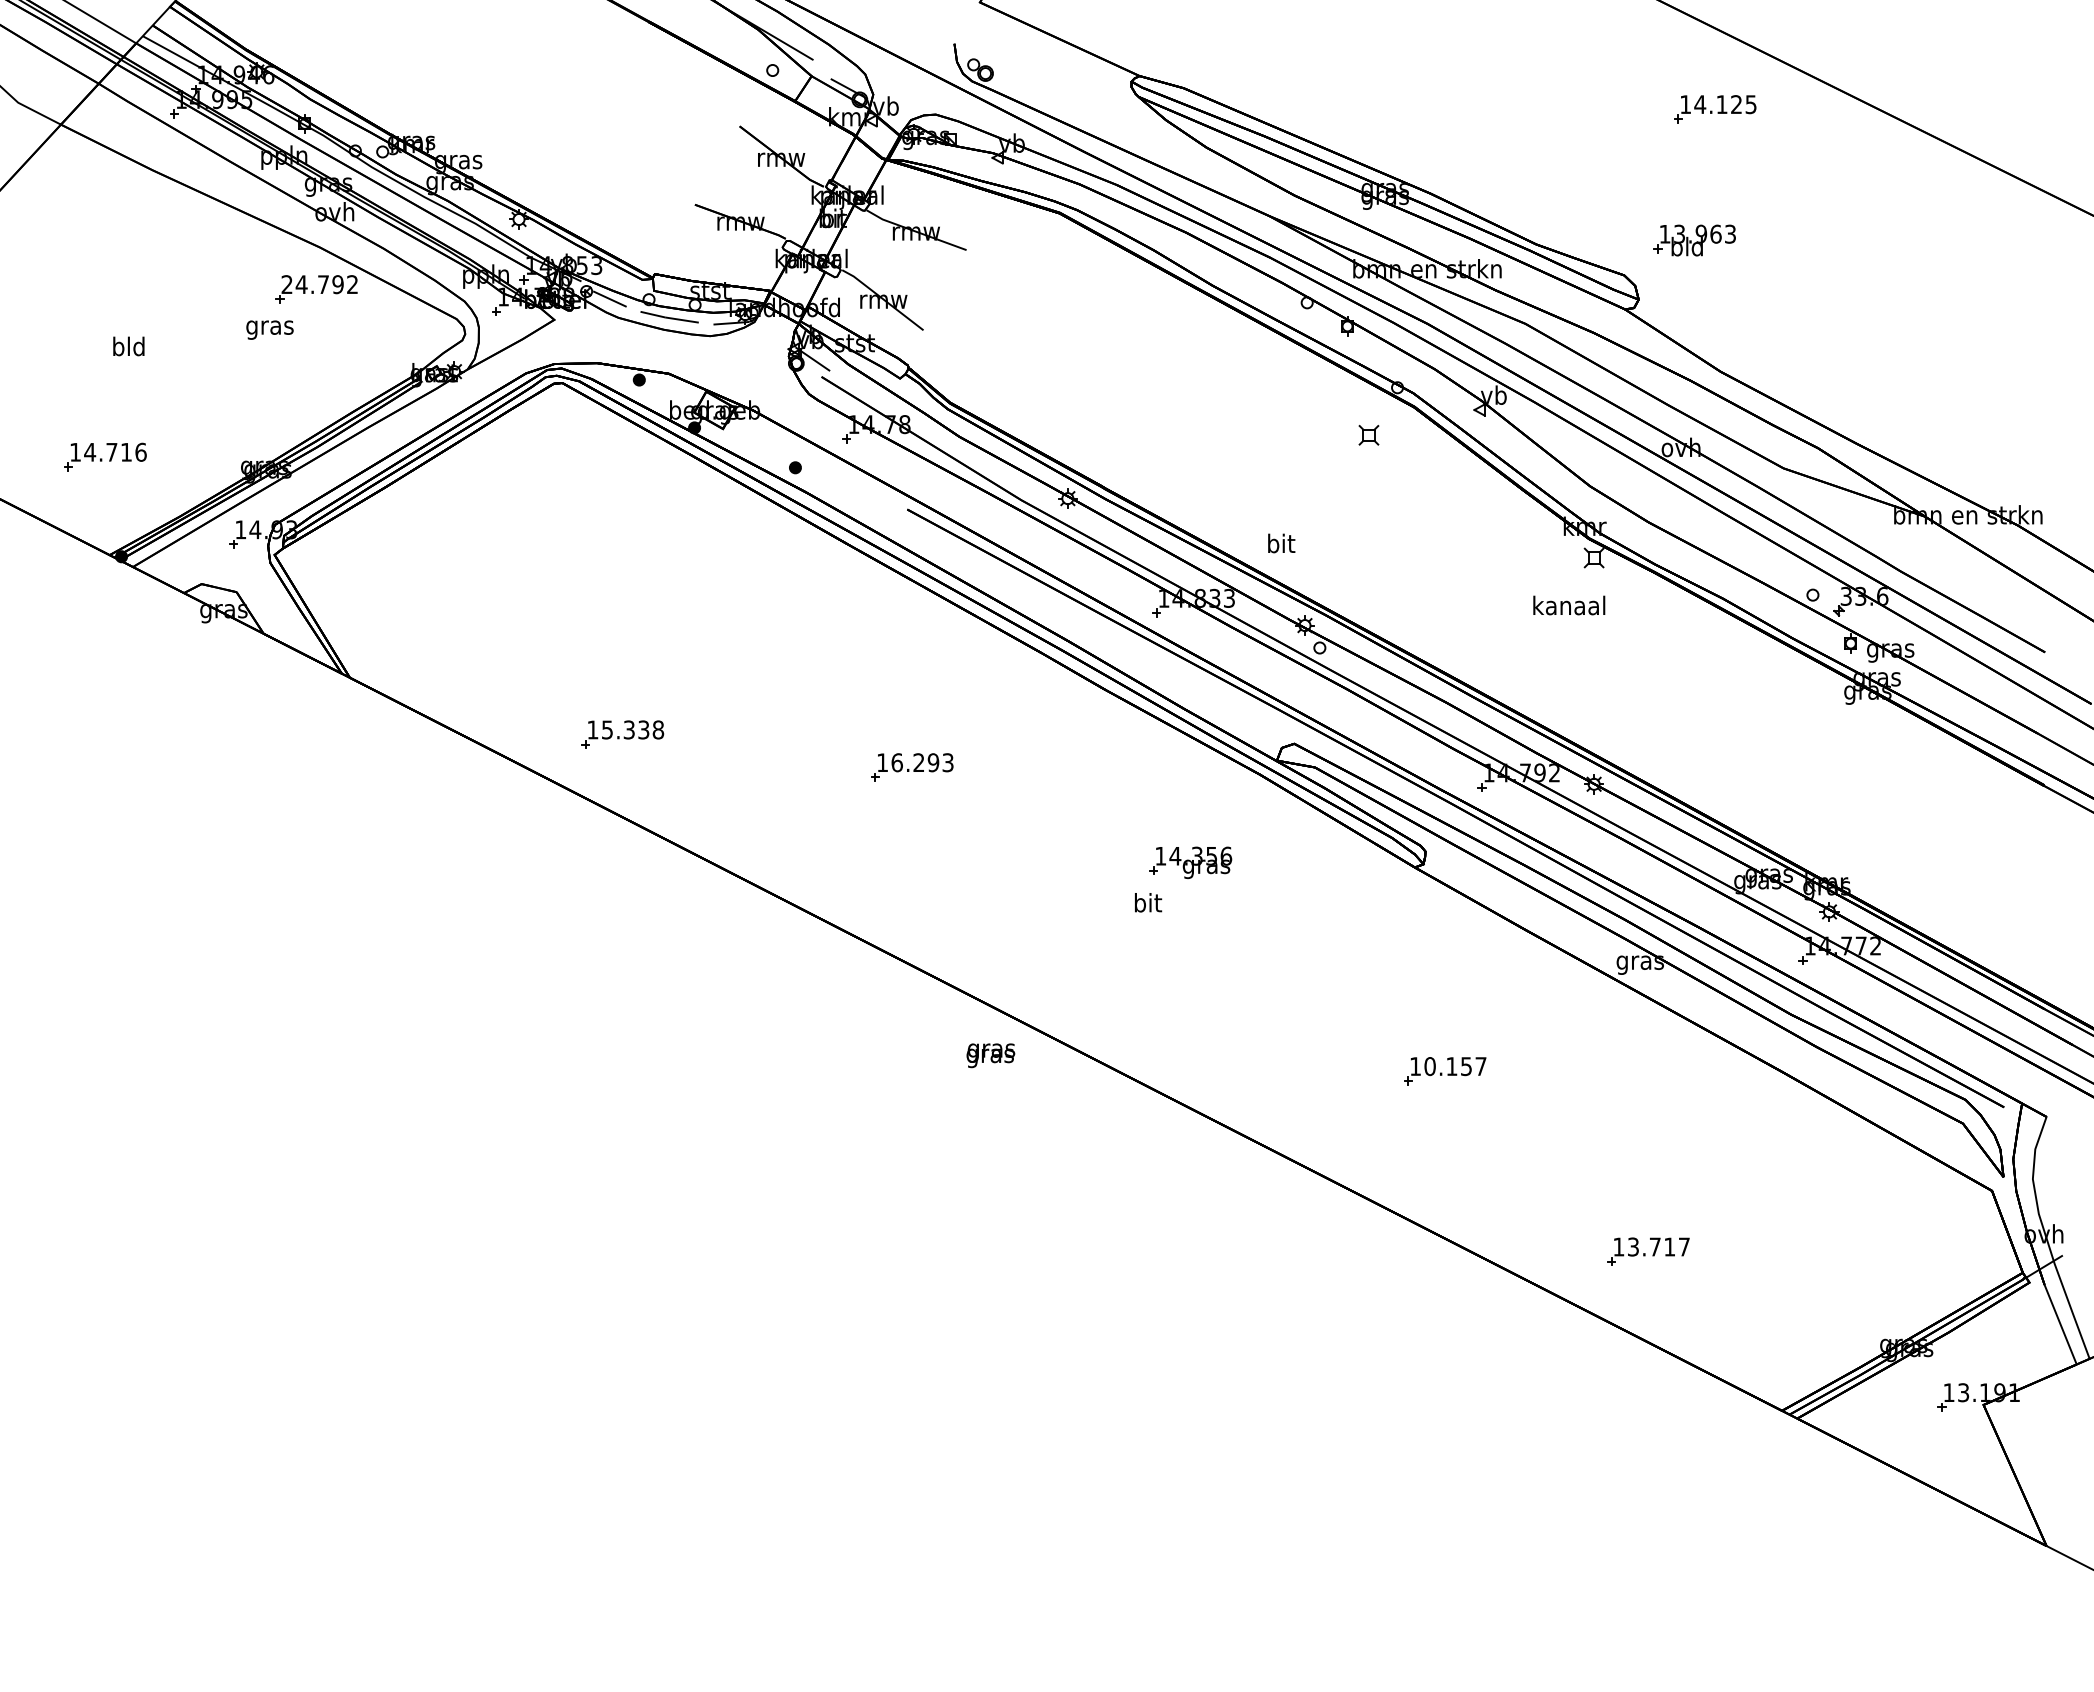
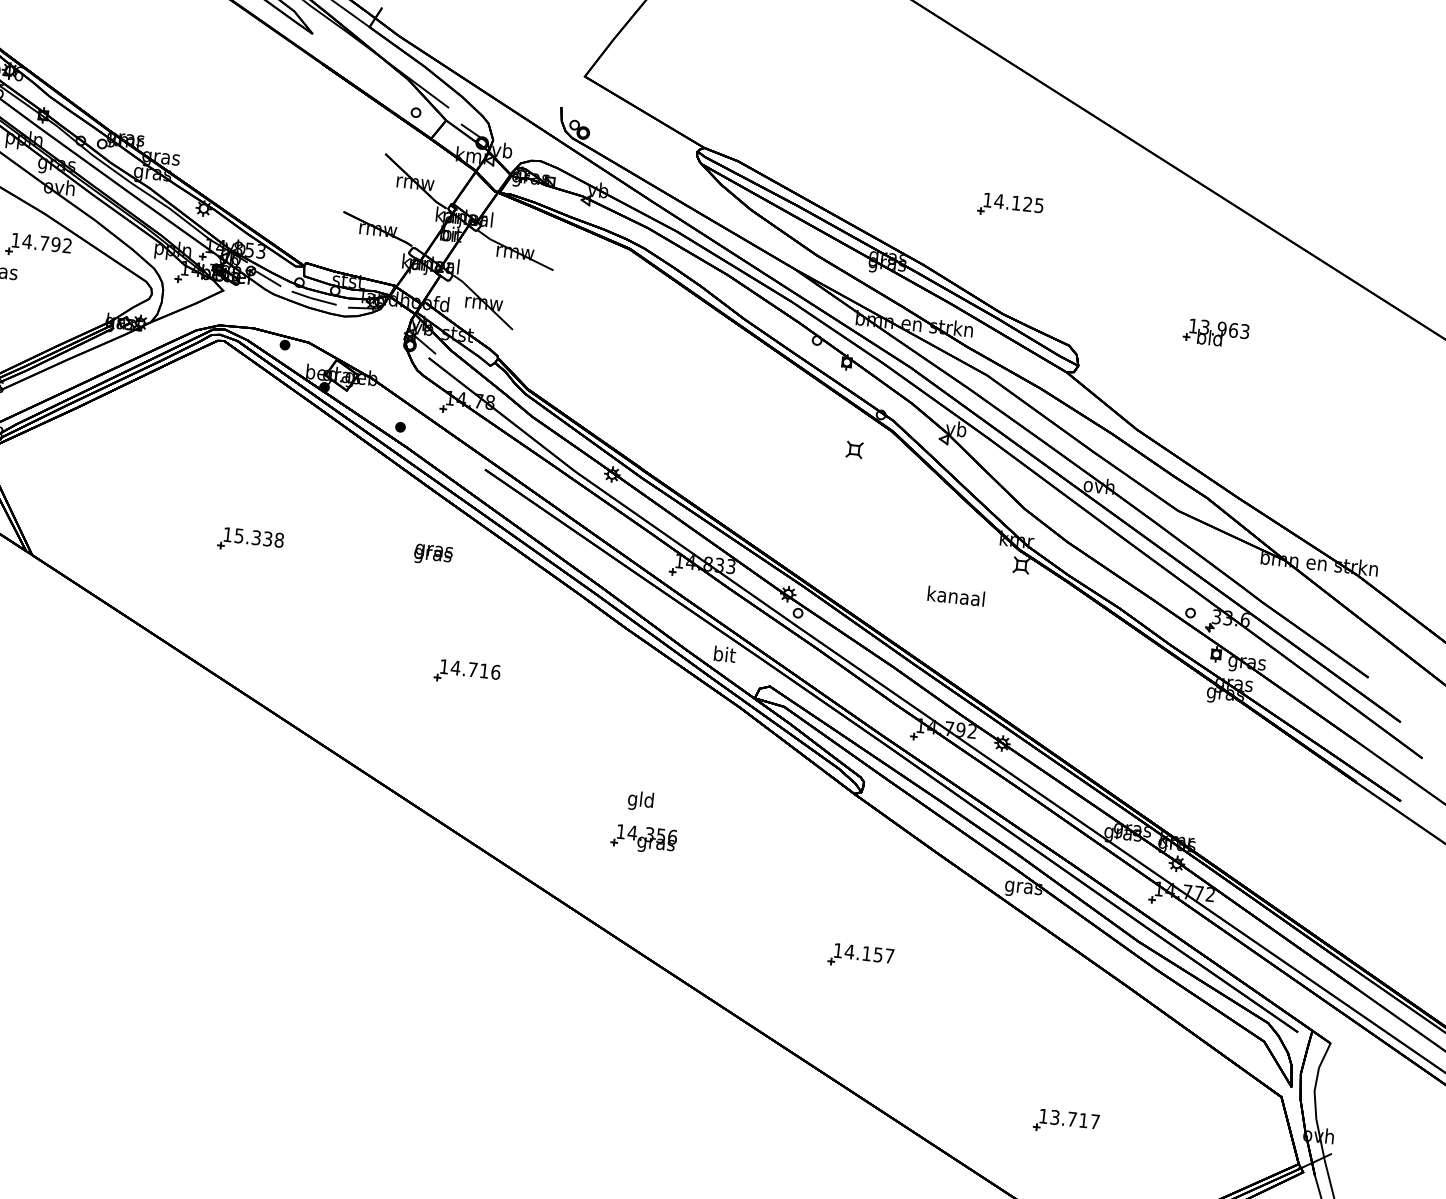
part: (1715, 109) -> (1010, 206), moved
part: (1694, 240) -> (1216, 333), moved
text: (286, 284) -> (15, 240), 24.792 -> 14.792
text: (1281, 543) -> (724, 654), moved
text: (1569, 605) -> (956, 596), moved
part: (622, 734) -> (250, 540), moved
text: (922, 762) -> (475, 669), 16.293 -> 14.716
part: (1190, 862) -> (643, 839), moved
text: (1147, 905) -> (640, 801), bit -> gld
text: (990, 1055) -> (433, 554), moved
text: (1430, 1066) -> (849, 951), 10.157 -> 14.157
part: (1648, 1251) -> (1066, 1122), moved

